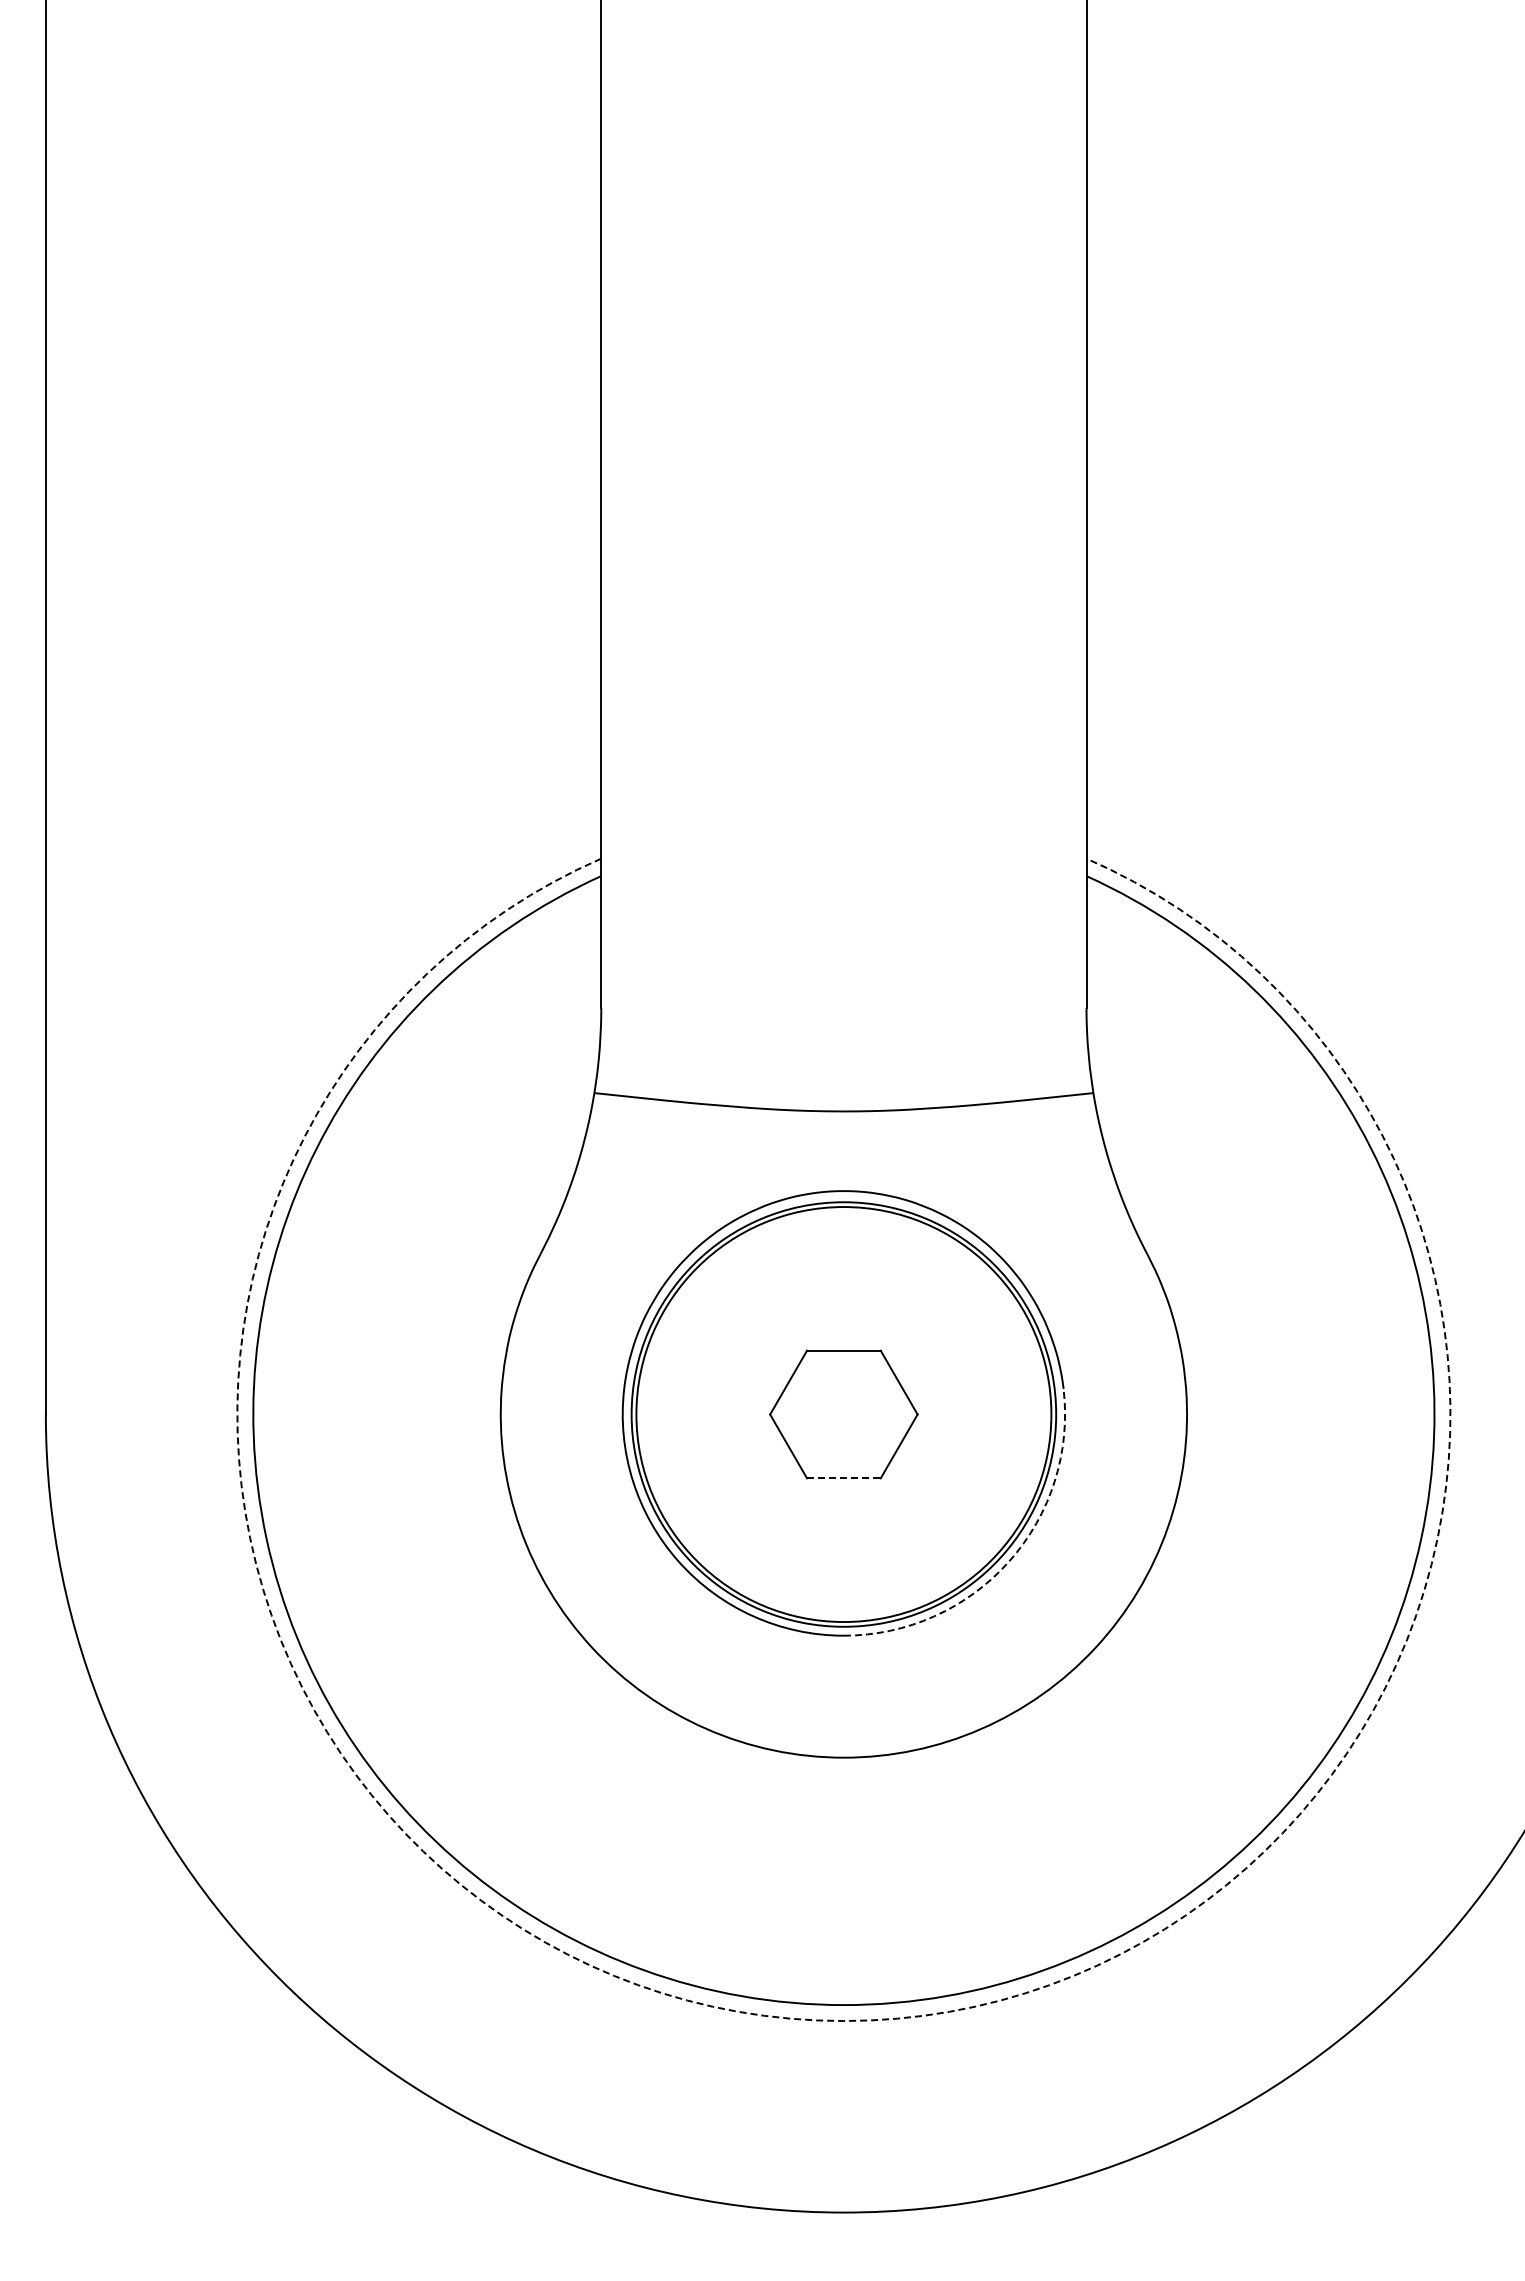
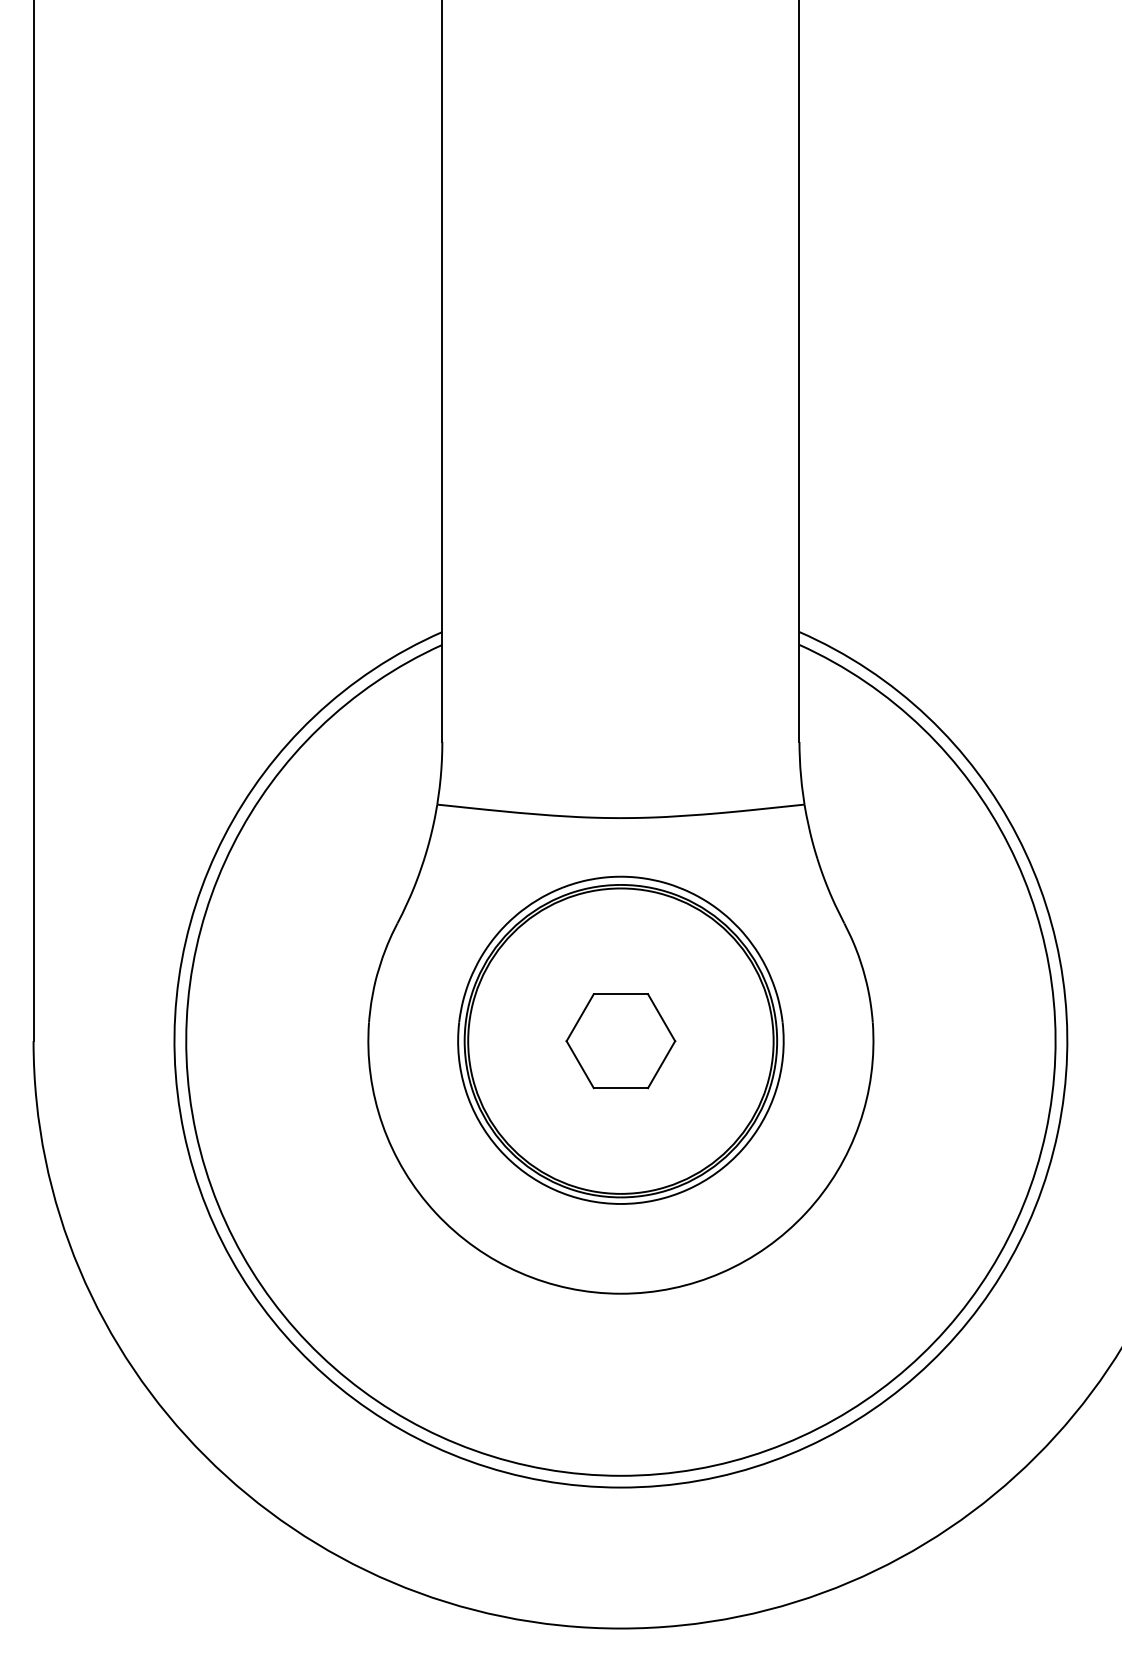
line: (843, 1478) -> (620, 1088), dashed -> solid
arc: (1009, 1561) -> (742, 1149), dashed -> solid
arc: (843, 2021) -> (620, 1487), dashed -> solid

